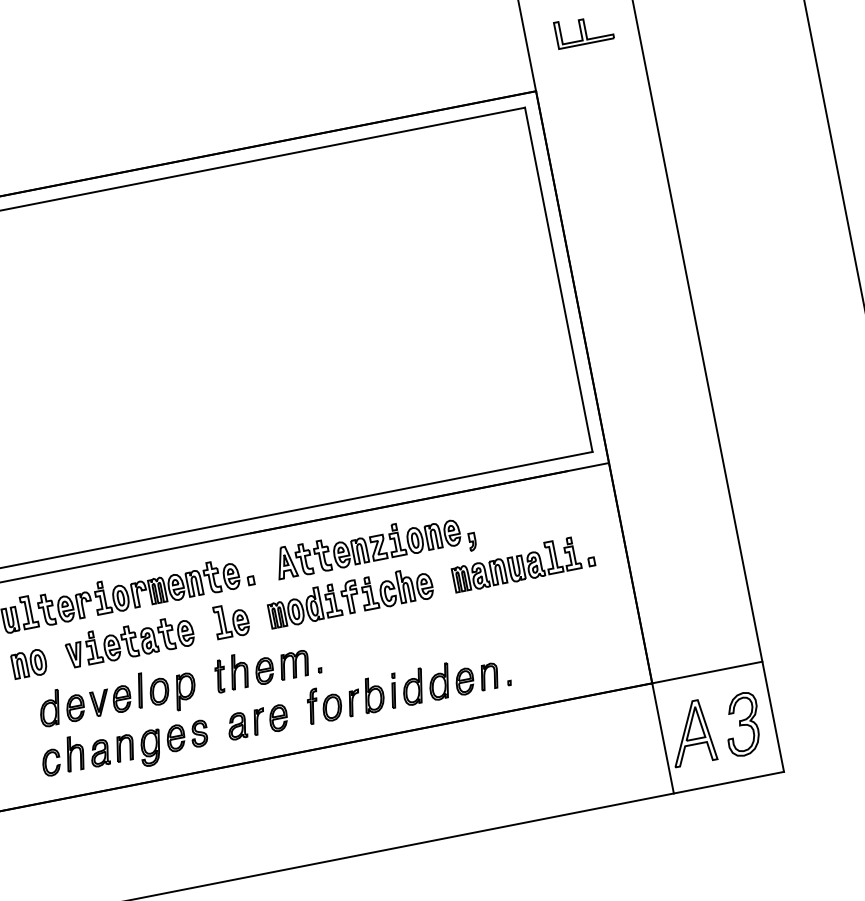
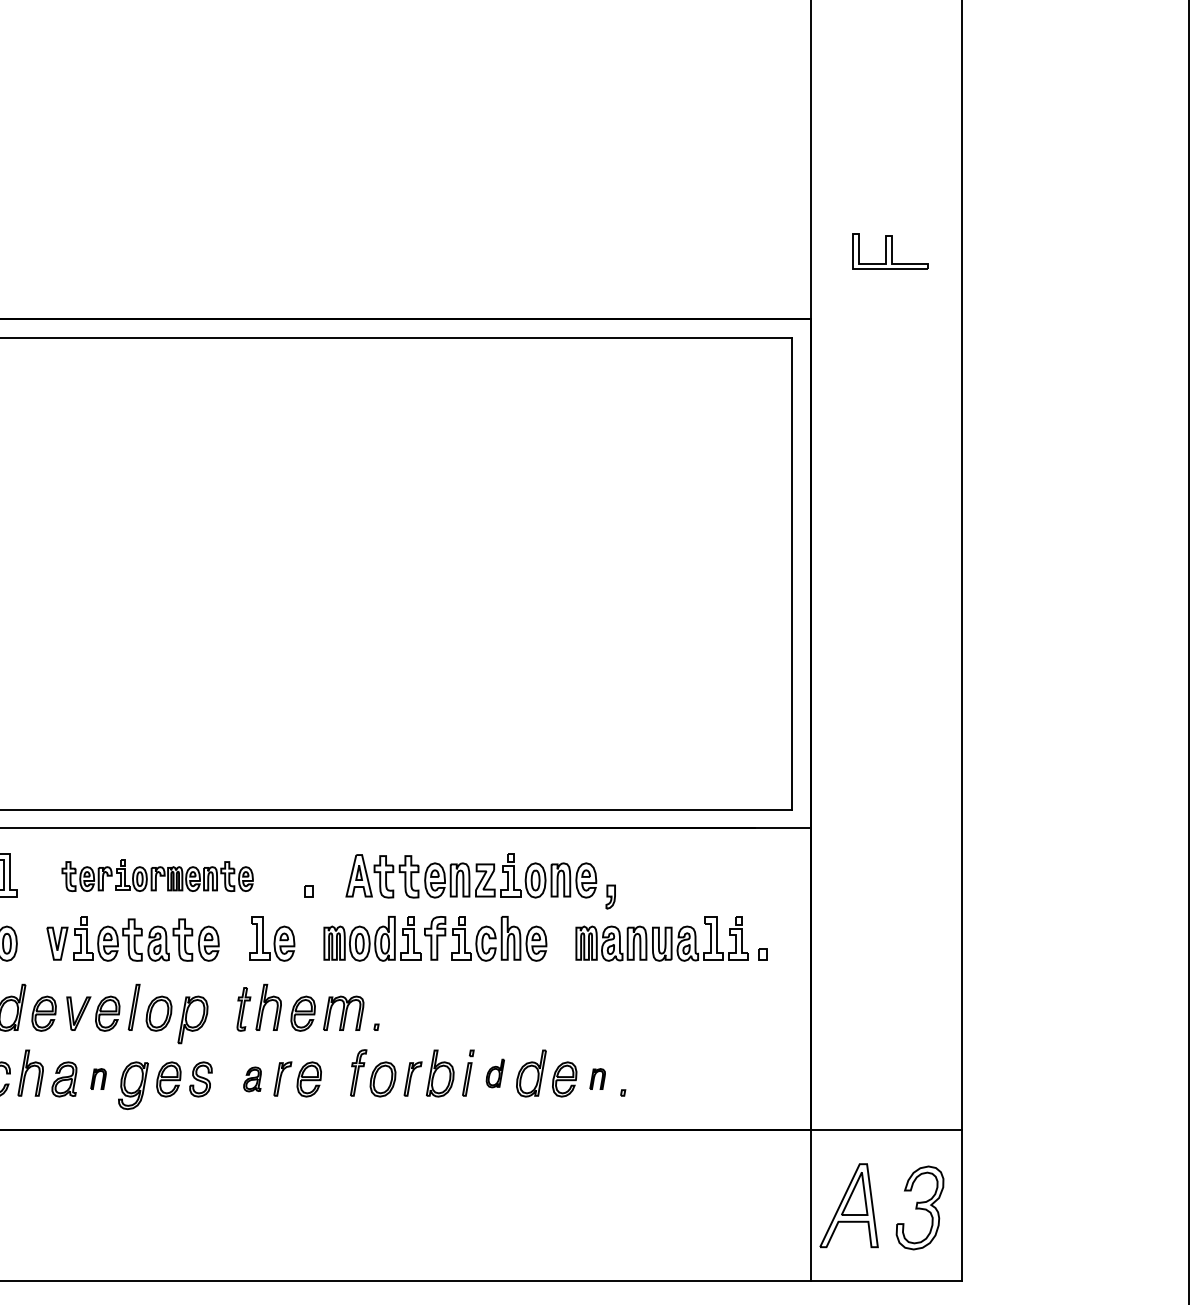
part: (138, 591) -> (157, 875), size x0.7
part: (488, 676) -> (597, 1078), size x0.6
part: (413, 687) -> (495, 1073), size x0.6
part: (237, 726) -> (252, 1079), size x0.7
part: (124, 747) -> (98, 1078), size x0.6

